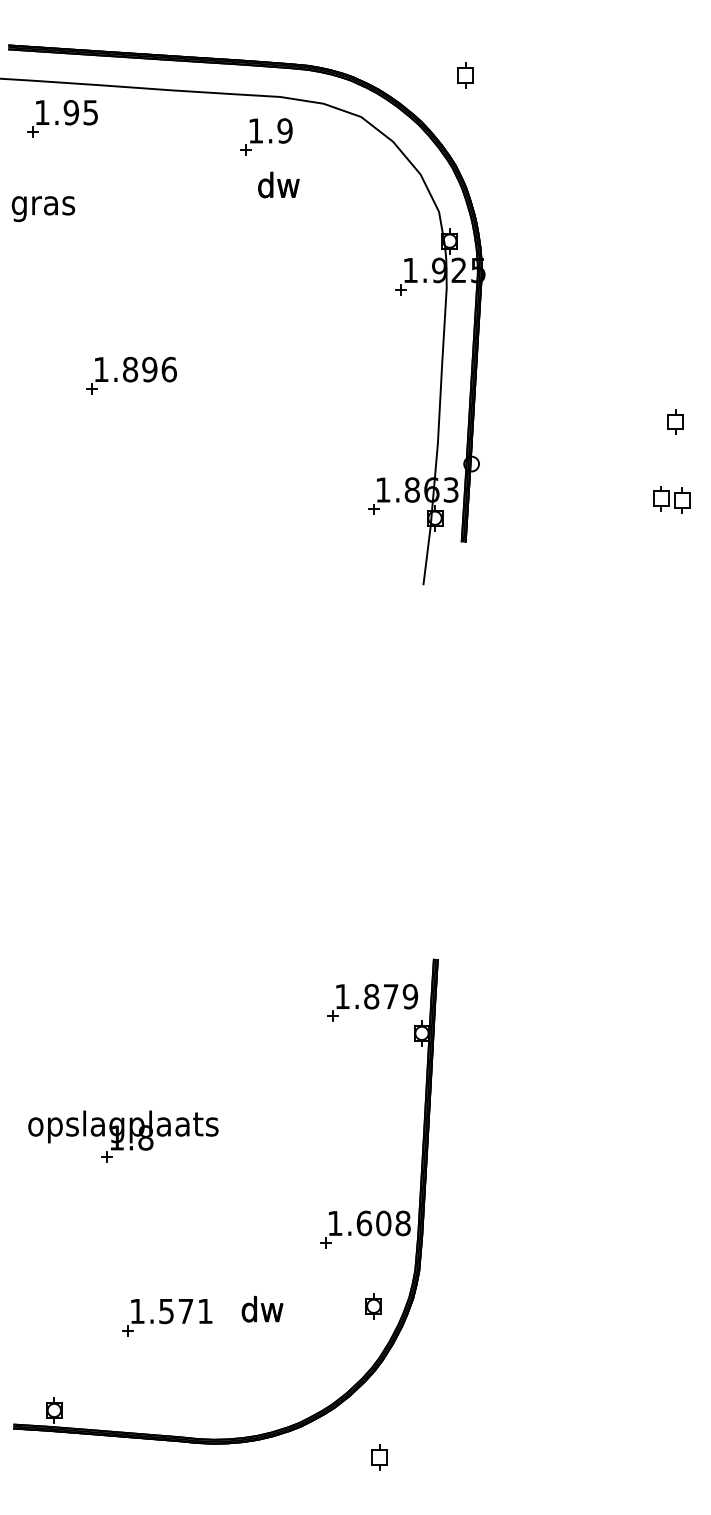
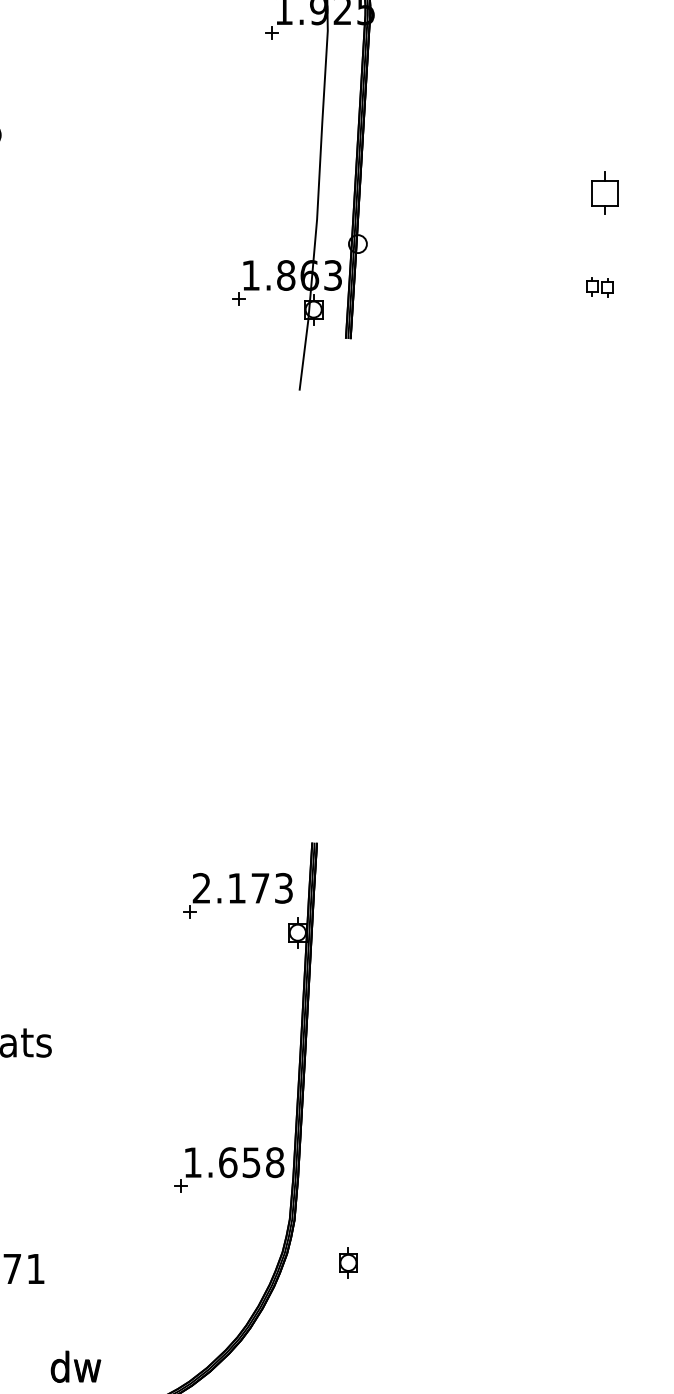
part: (675, 421) -> (604, 192), size x1.4
part: (671, 499) -> (599, 286), size x0.6
text: (376, 996) -> (242, 888), 1.879 -> 2.173
text: (383, 1223) -> (251, 1162), 1.608 -> 1.658
part: (373, 1306) -> (348, 1263), moved
text: (262, 1309) -> (75, 1367), moved

